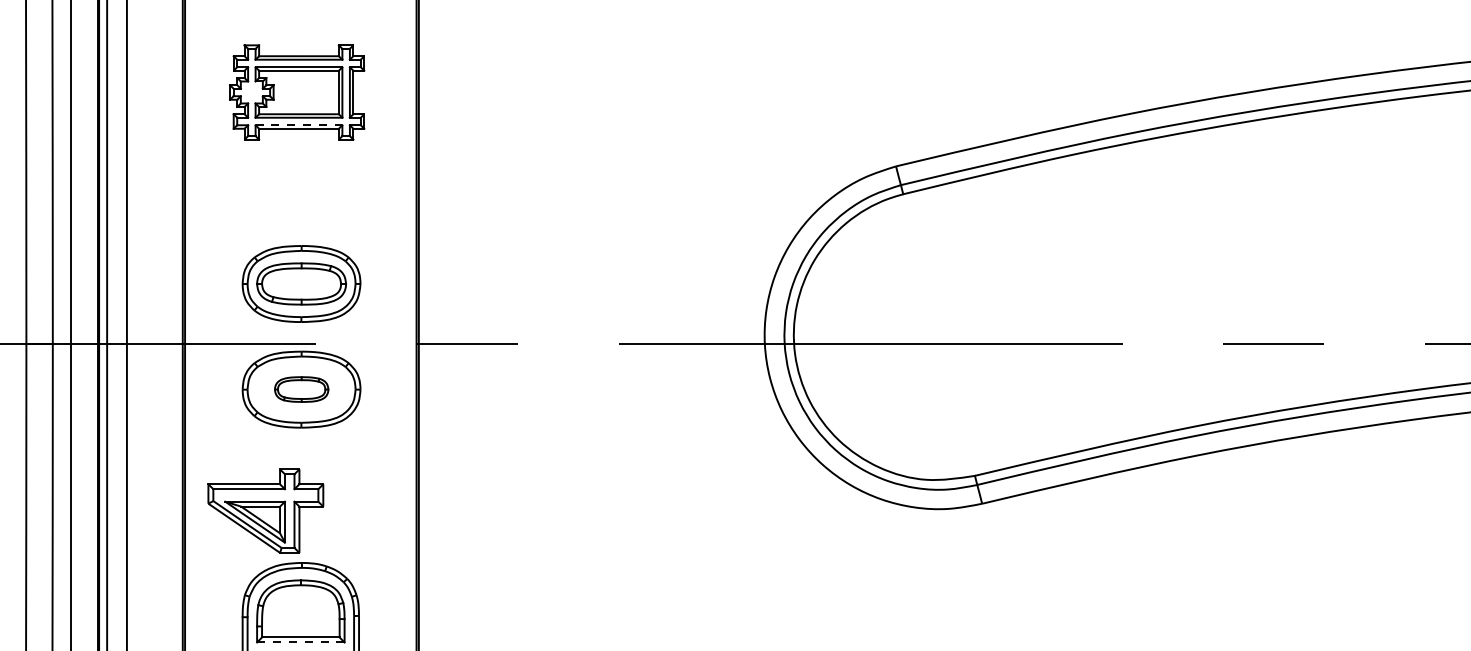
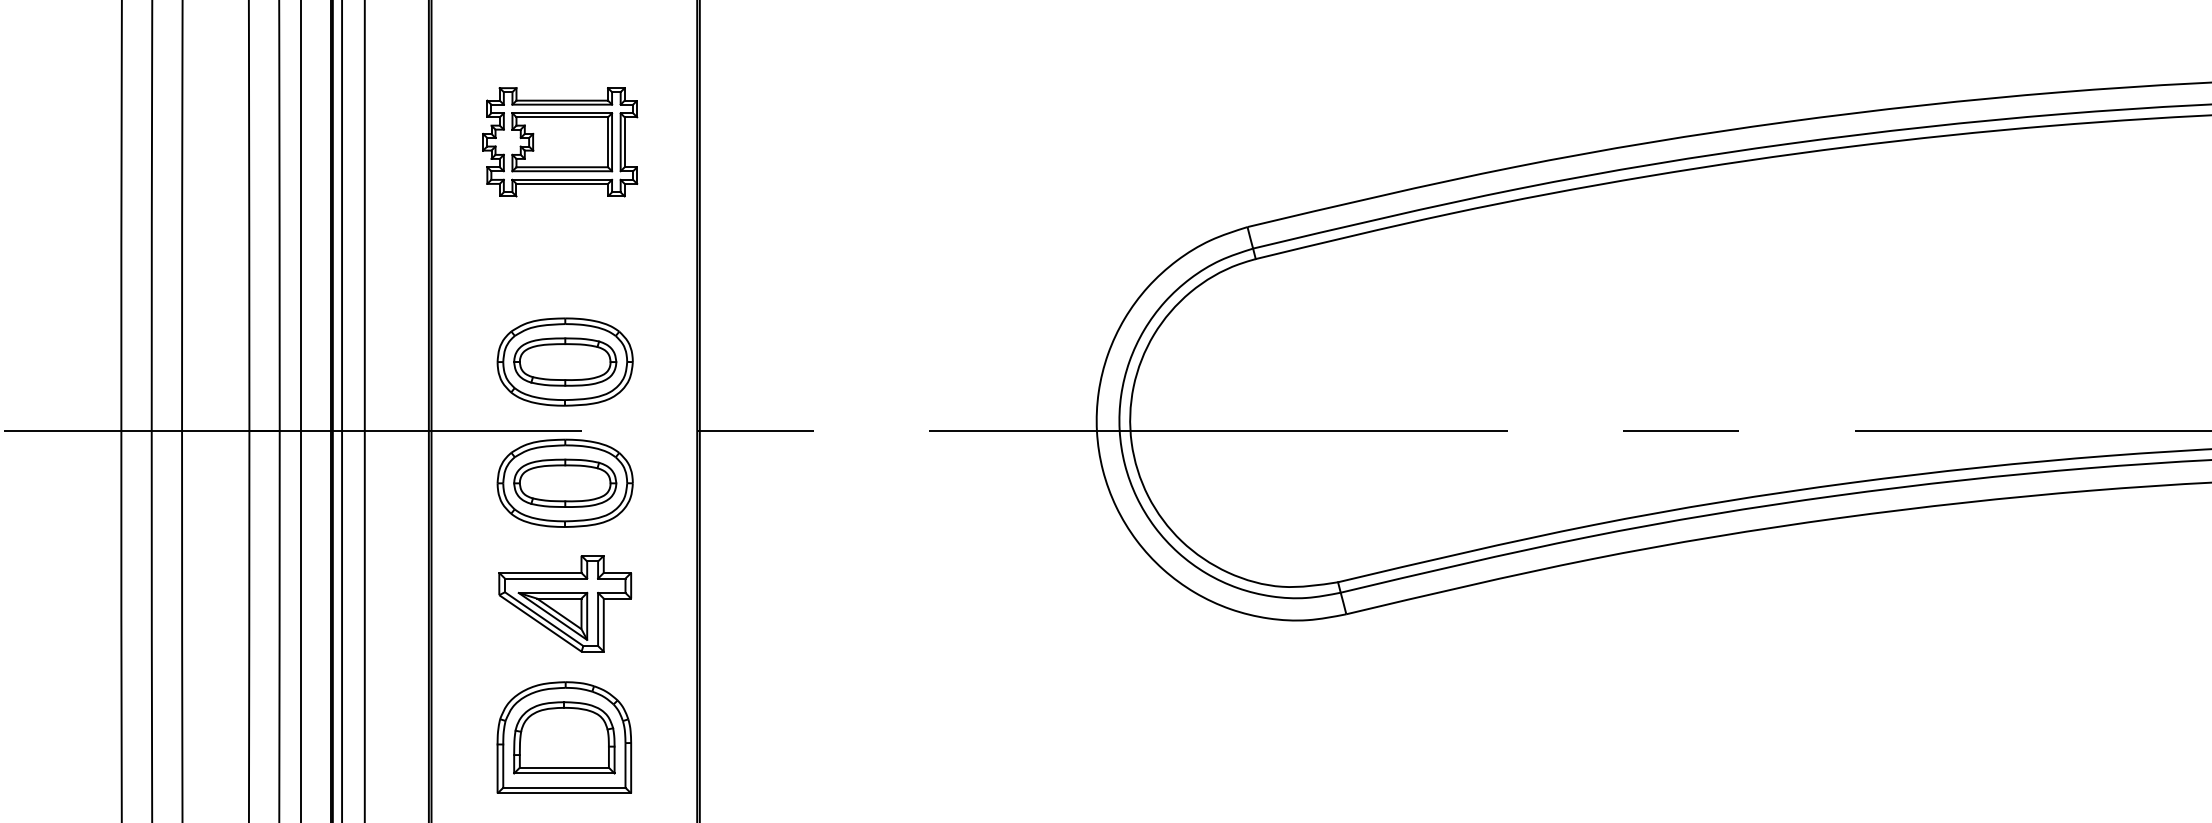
line: (299, 124) -> (562, 179), dashed -> solid
part: (301, 388) -> (565, 482), size x1.67
part: (266, 510) -> (565, 603), moved
line: (300, 642) -> (564, 773), dashed -> solid

